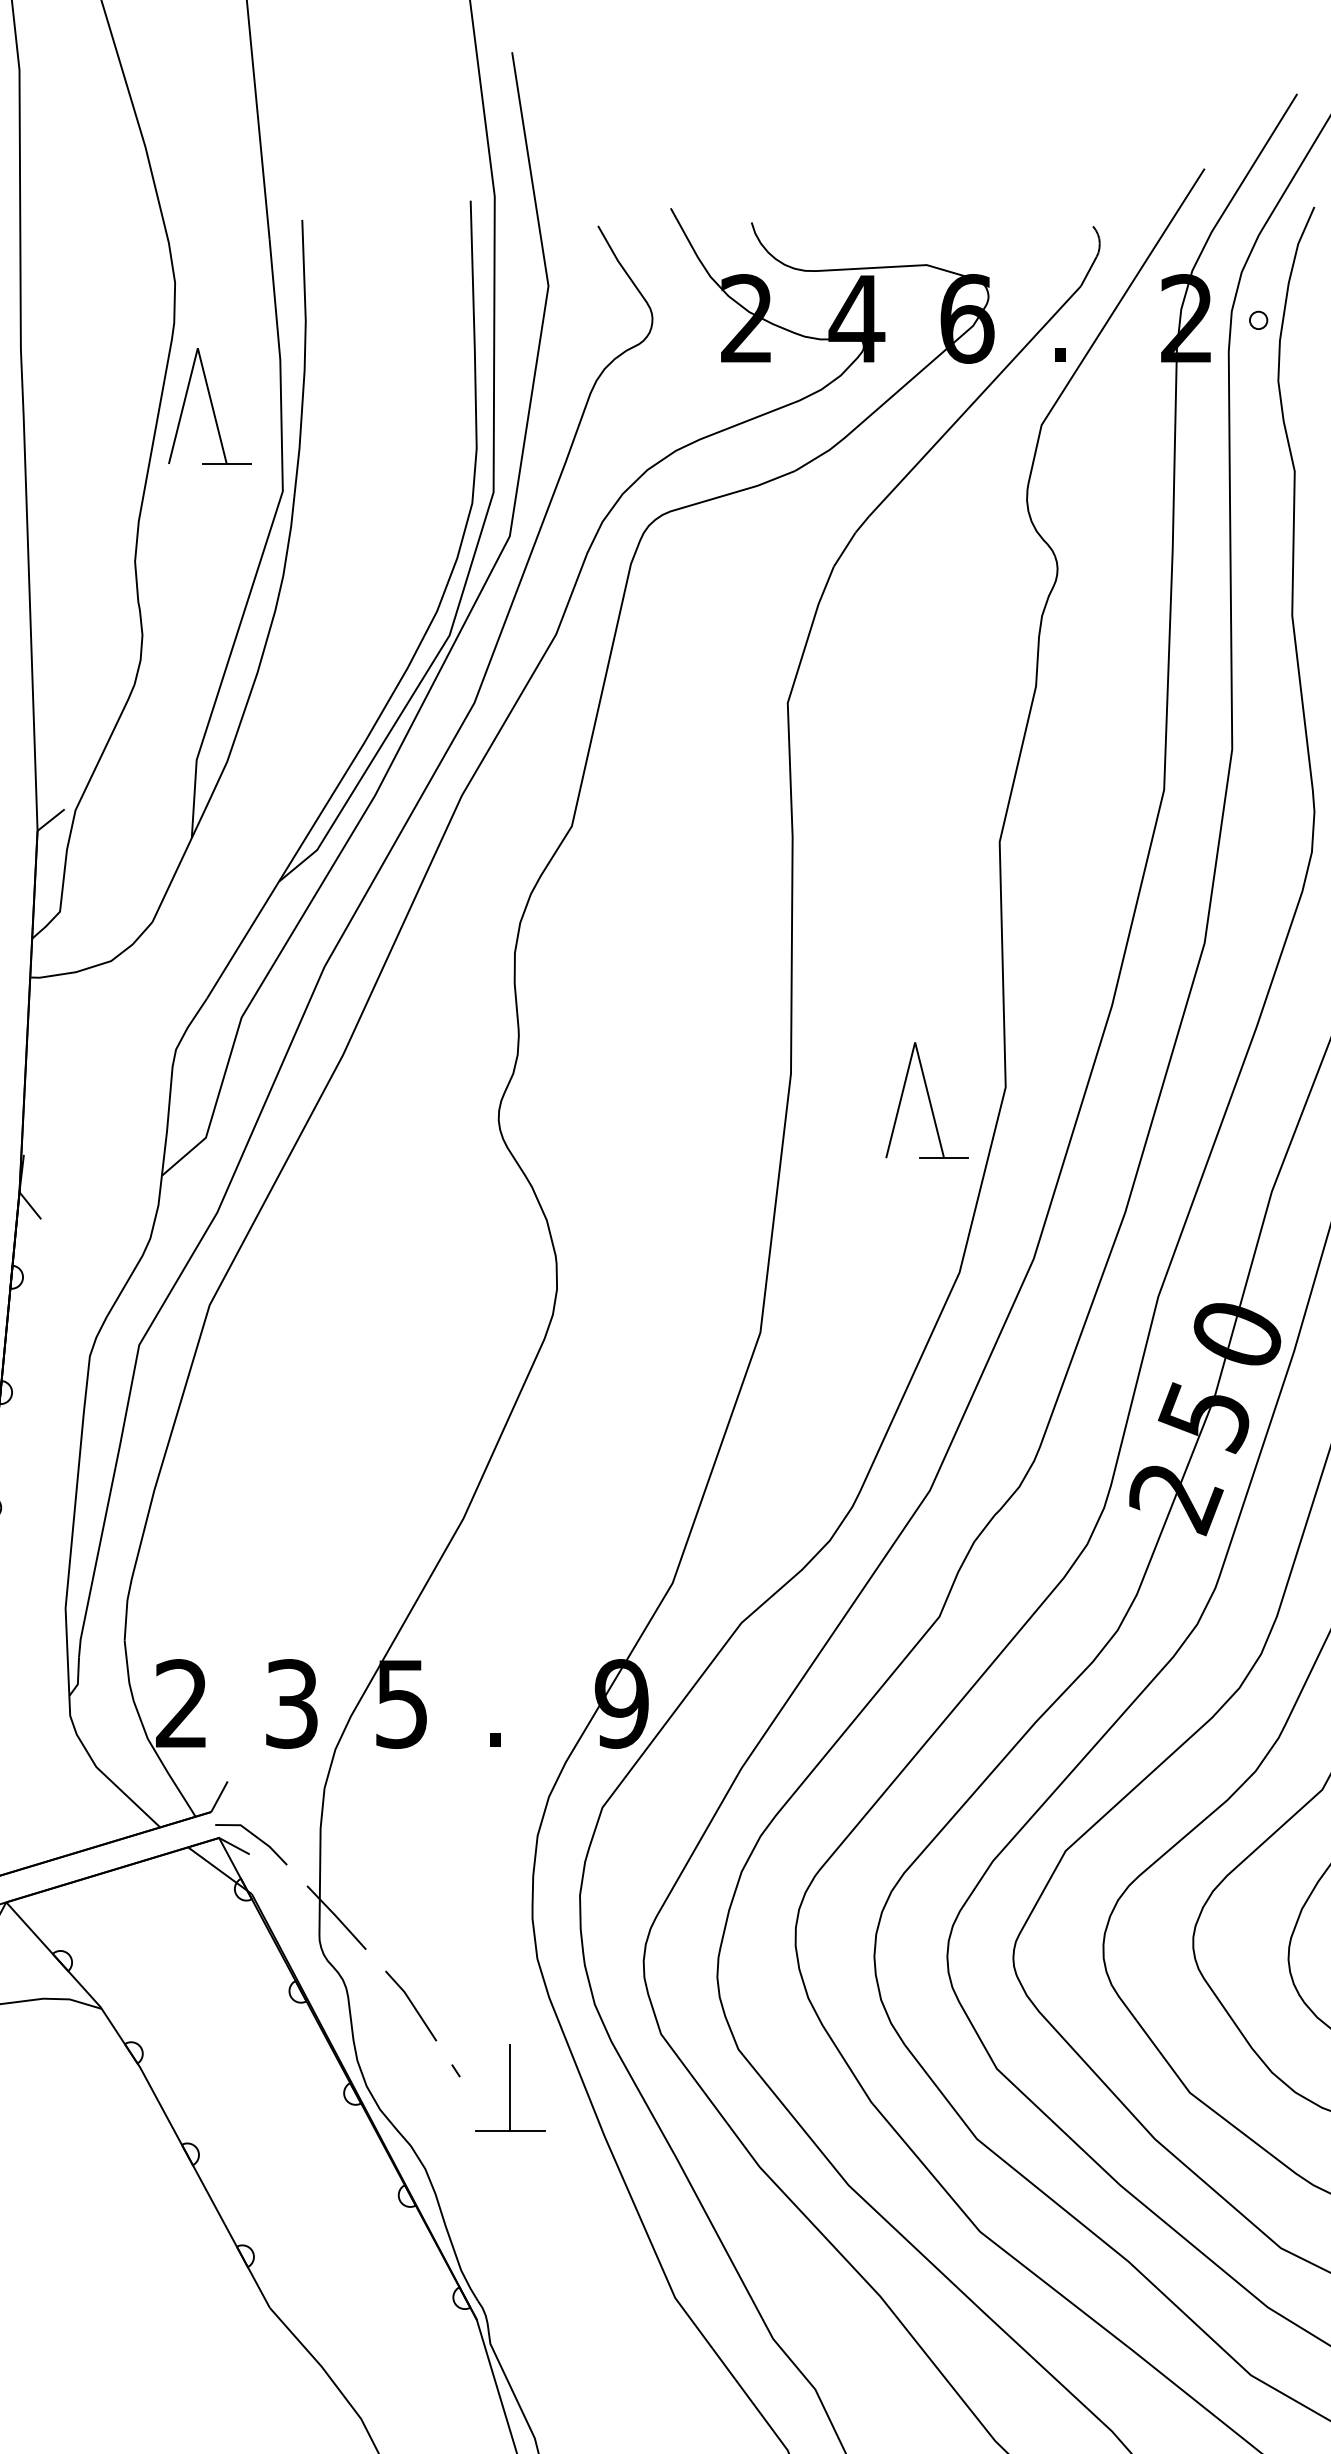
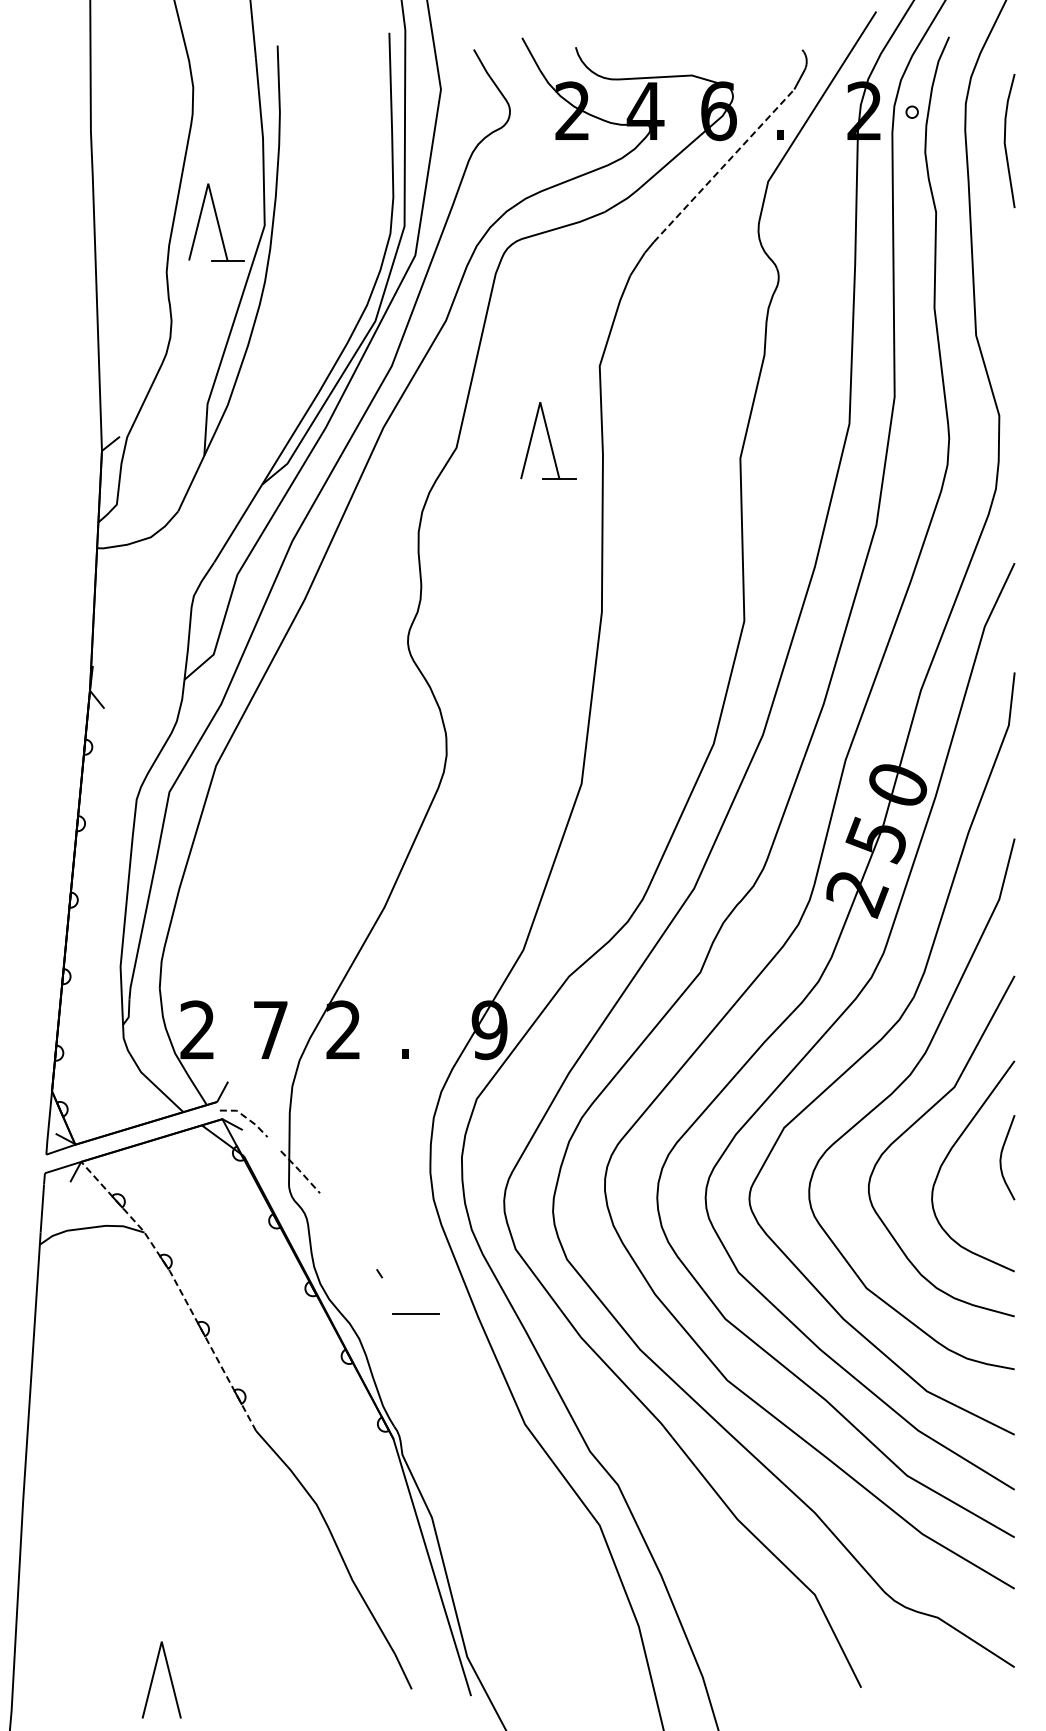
line: (975, 400) -> (724, 165), solid -> dashed
part: (210, 406) -> (216, 222), moved
part: (927, 1099) -> (548, 440), moved
text: (291, 1704) -> (270, 1030), 3 -> 7
text: (401, 1704) -> (343, 1030), 5 -> 2
line: (255, 1835) -> (246, 1117), solid -> dashed
line: (336, 1916) -> (300, 1171), solid -> dashed
line: (410, 2004) -> (349, 1229), removed
line: (510, 2087) -> (415, 1284), removed
line: (154, 2093) -> (179, 1288), solid -> dashed

